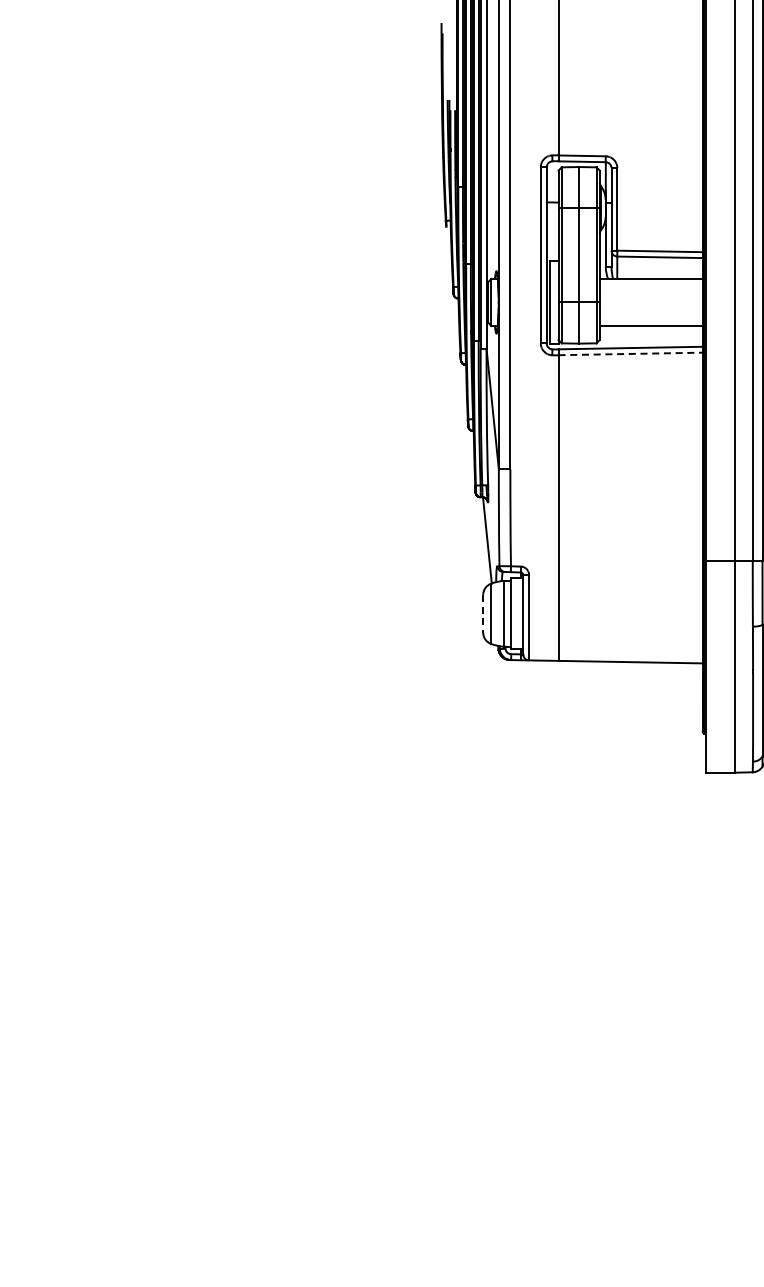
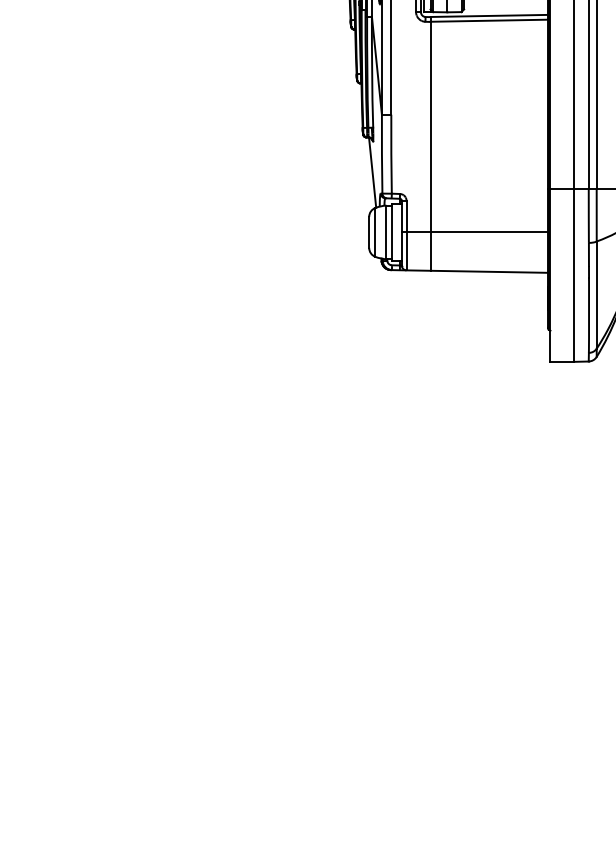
line: (631, 353) -> (489, 20), dashed -> solid
line: (612, 613) -> (474, 232), added
line: (483, 614) -> (369, 232), dashed -> solid

